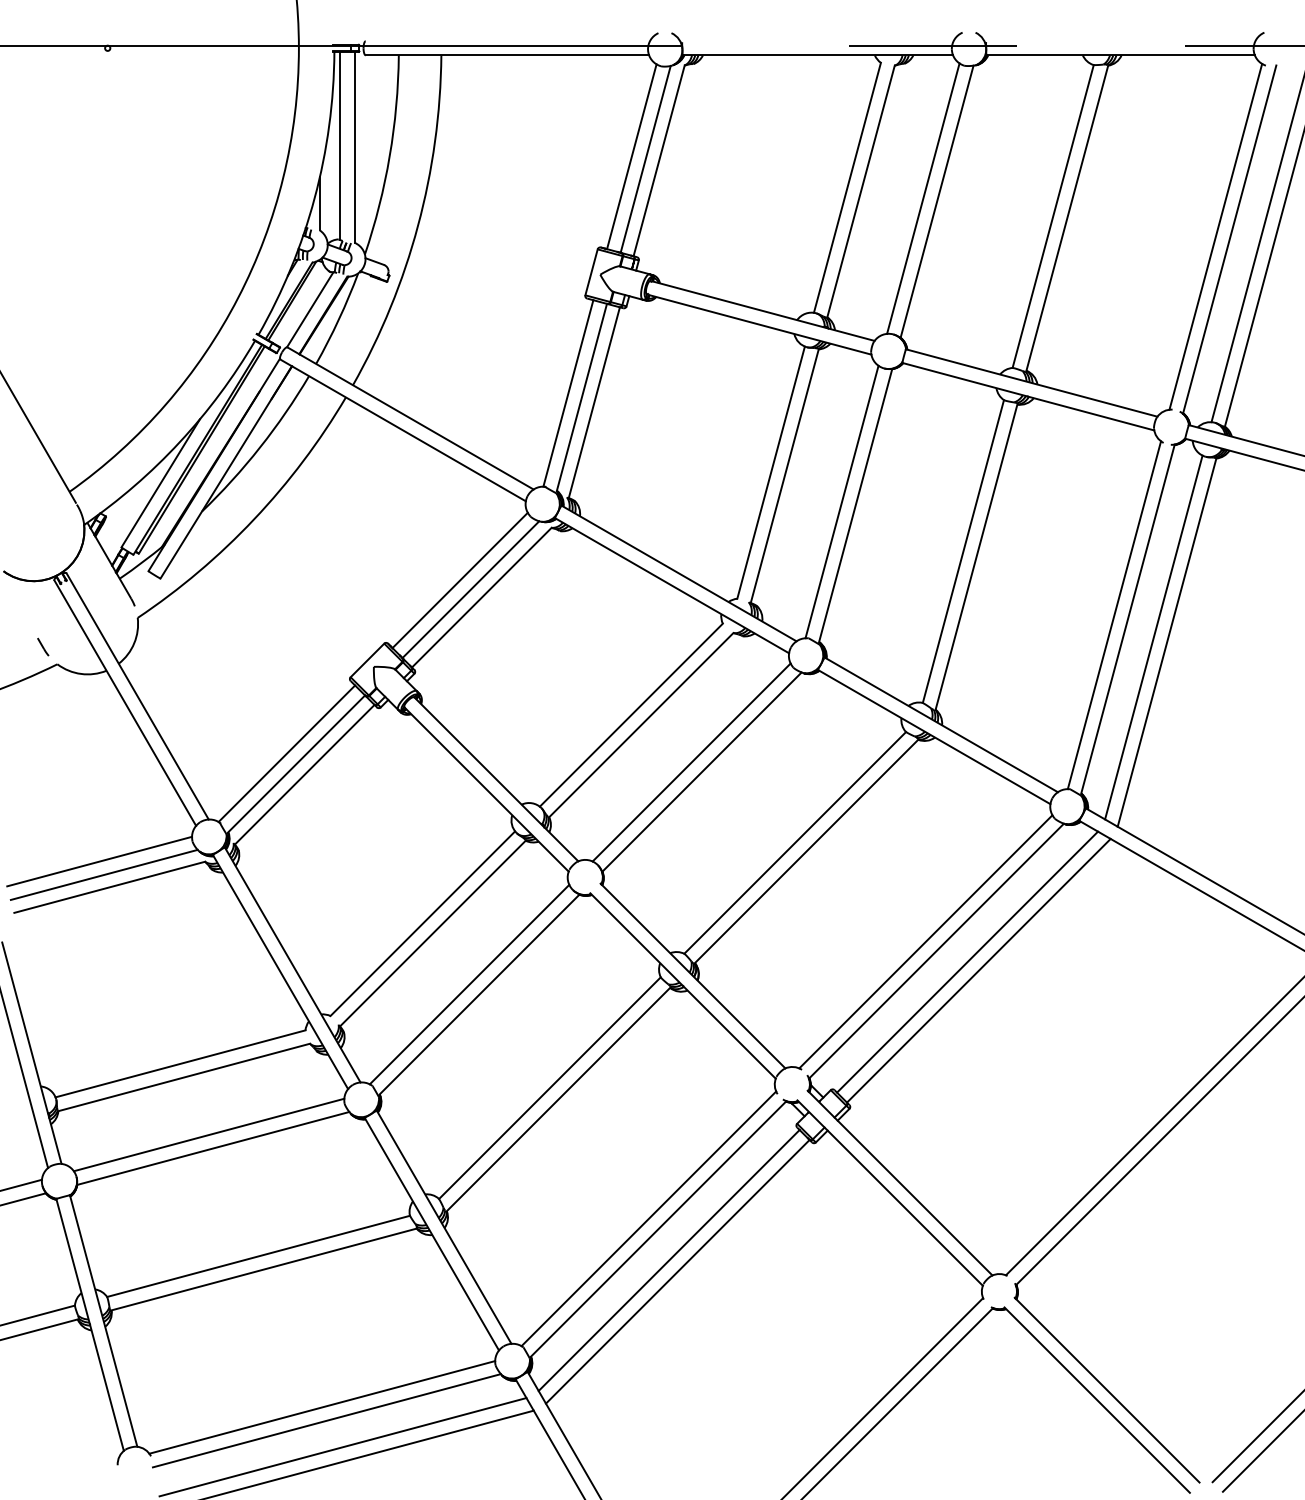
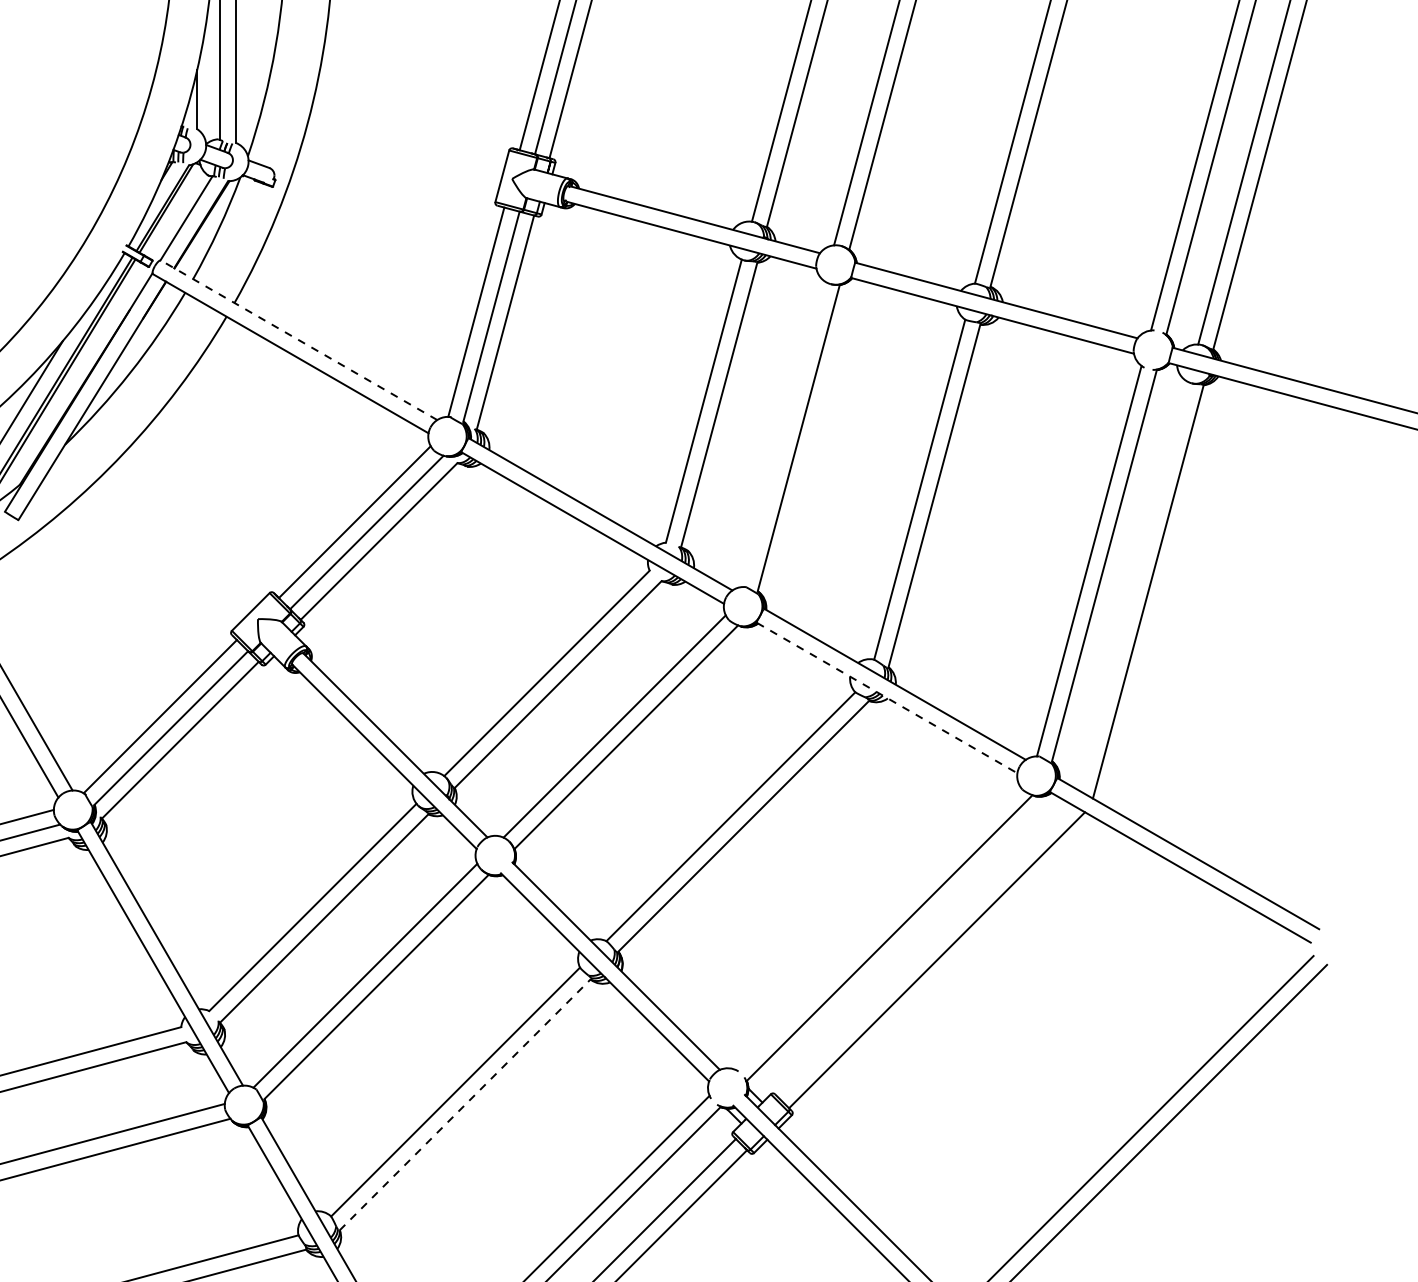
line: (410, 418) -> (299, 340), solid -> dashed
line: (841, 501) -> (782, 433), removed
line: (1153, 637) -> (1133, 586), removed
line: (934, 737) -> (887, 698), solid -> dashed
line: (925, 941) -> (877, 927), removed
line: (967, 961) -> (924, 949), removed
line: (558, 1099) -> (465, 1104), solid -> dashed

